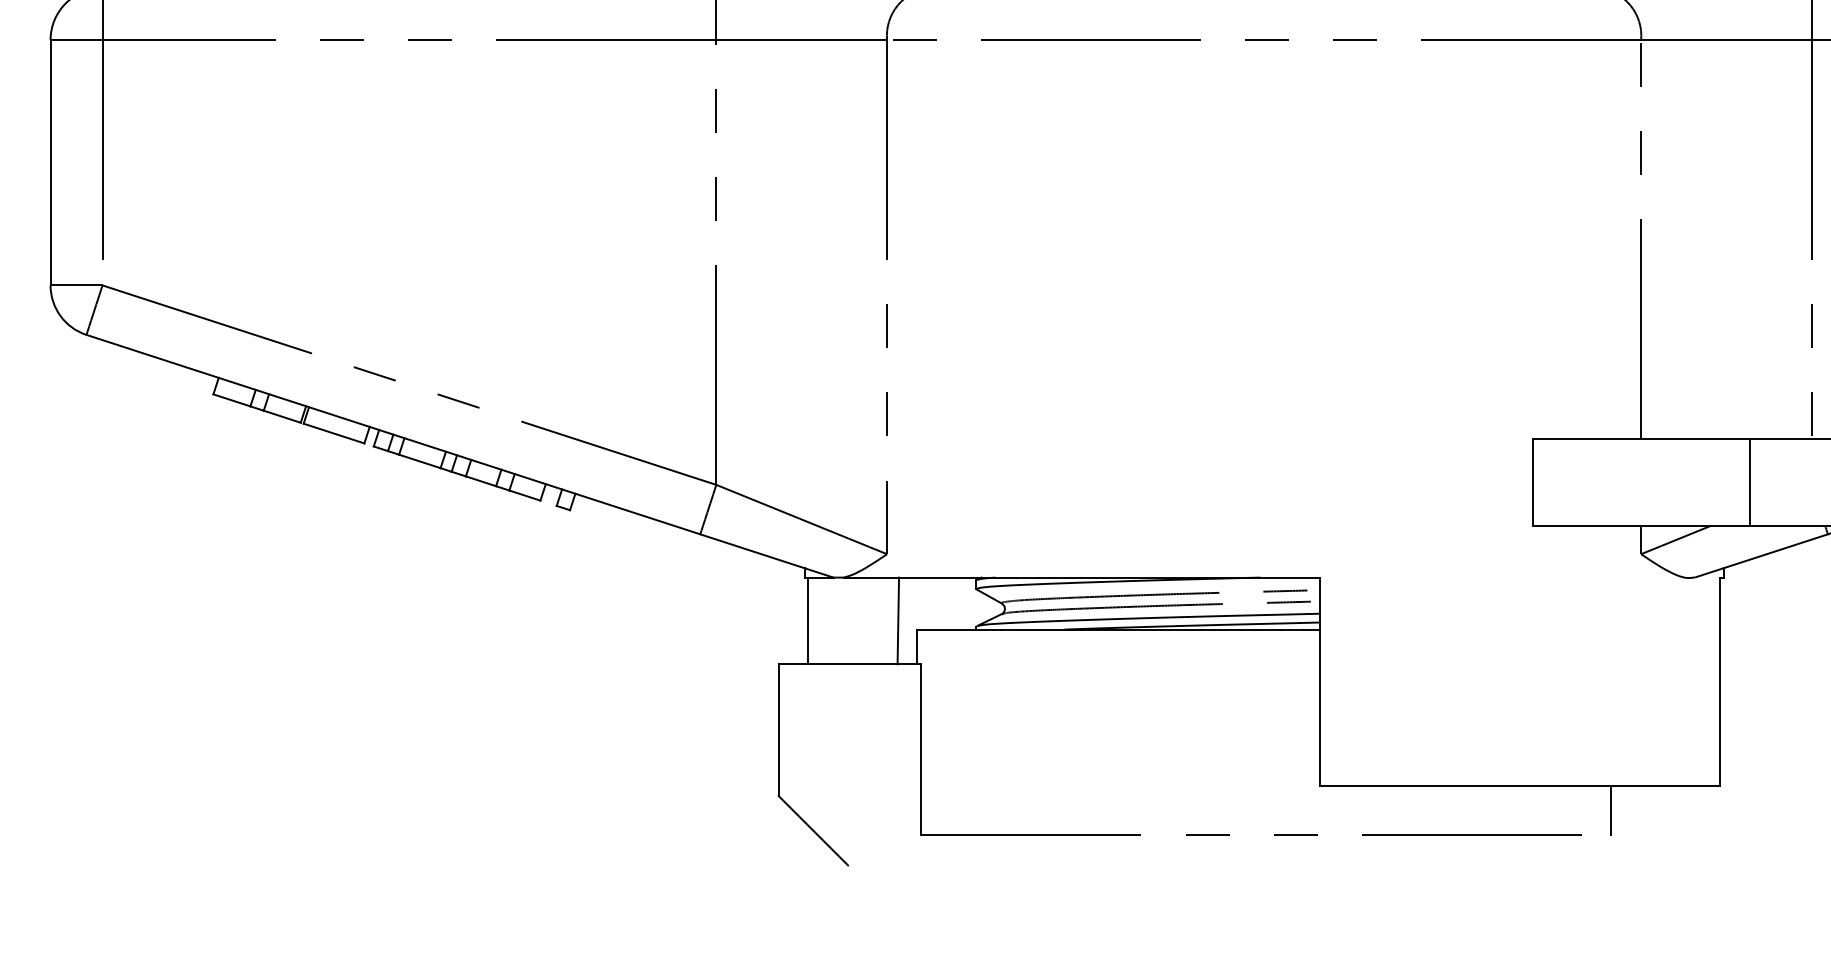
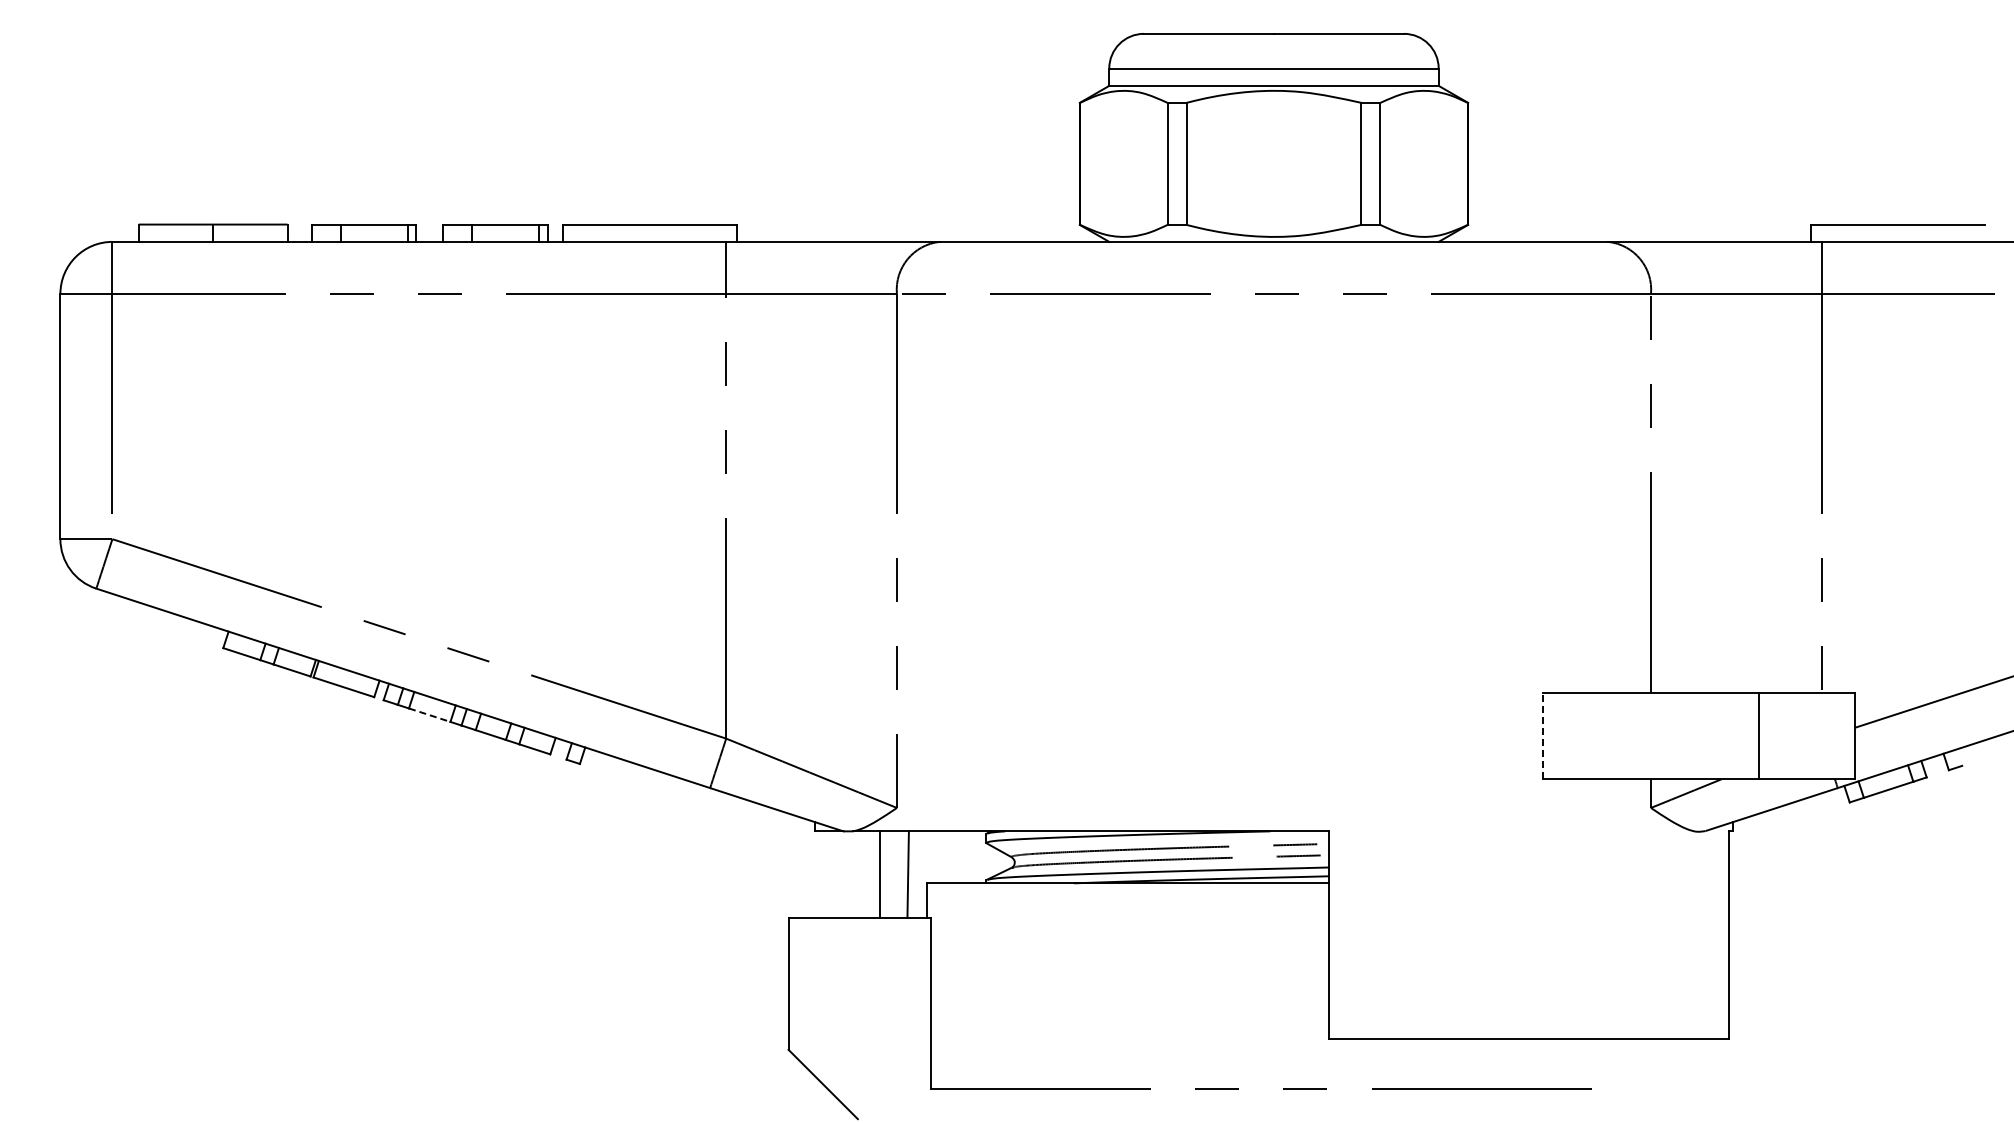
line: (419, 461) -> (429, 715), solid -> dashed
line: (1532, 481) -> (1542, 735), solid -> dashed
line: (807, 620) -> (879, 874), moved
line: (1610, 810) -> (1620, 1064), removed

